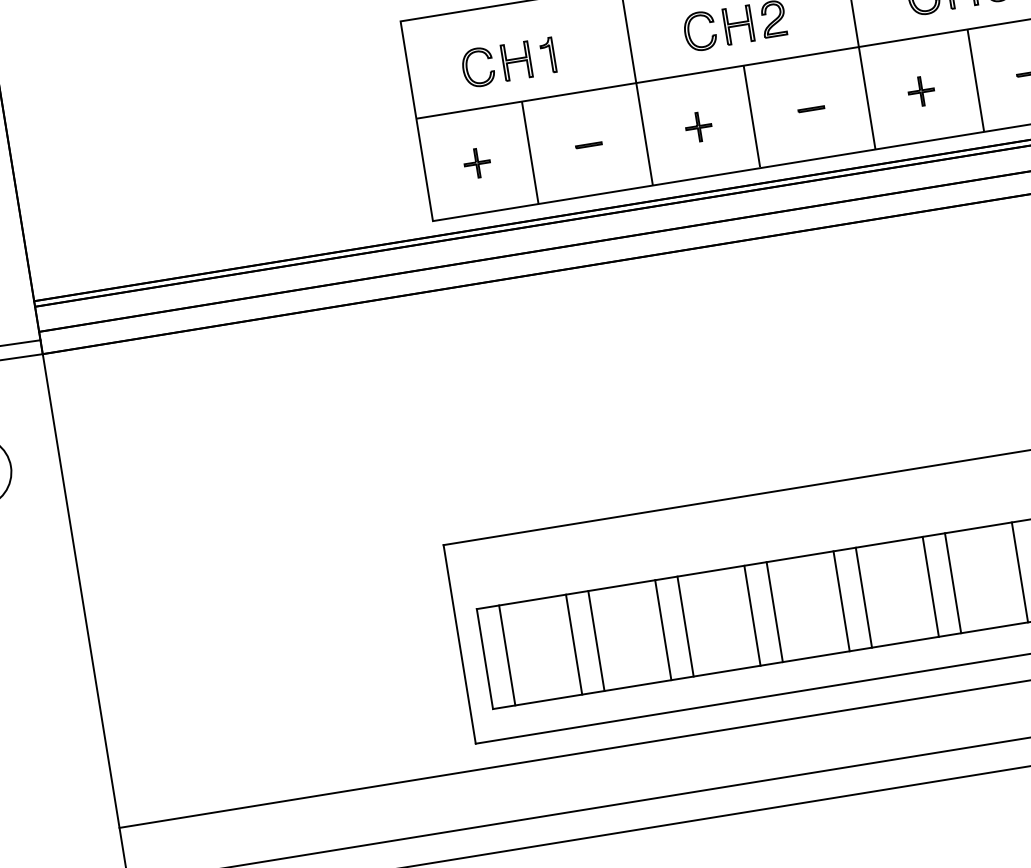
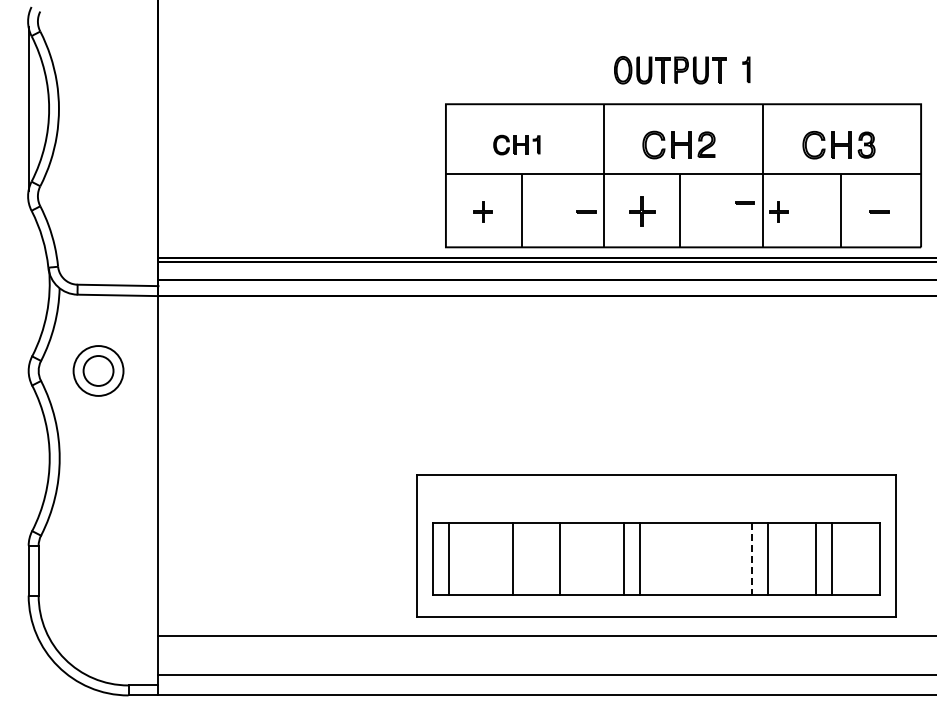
part: (508, 61) -> (516, 144), size x0.7
part: (921, 90) -> (778, 211), moved
line: (810, 108) -> (744, 202), moved
part: (697, 126) -> (641, 211), size x1.4
line: (588, 144) -> (586, 211), moved
line: (931, 587) -> (752, 559), solid -> dashed
line: (864, 596) -> (704, 558), removed
line: (841, 600) -> (688, 558), removed
line: (685, 625) -> (576, 558), removed
line: (573, 643) -> (496, 558), removed

